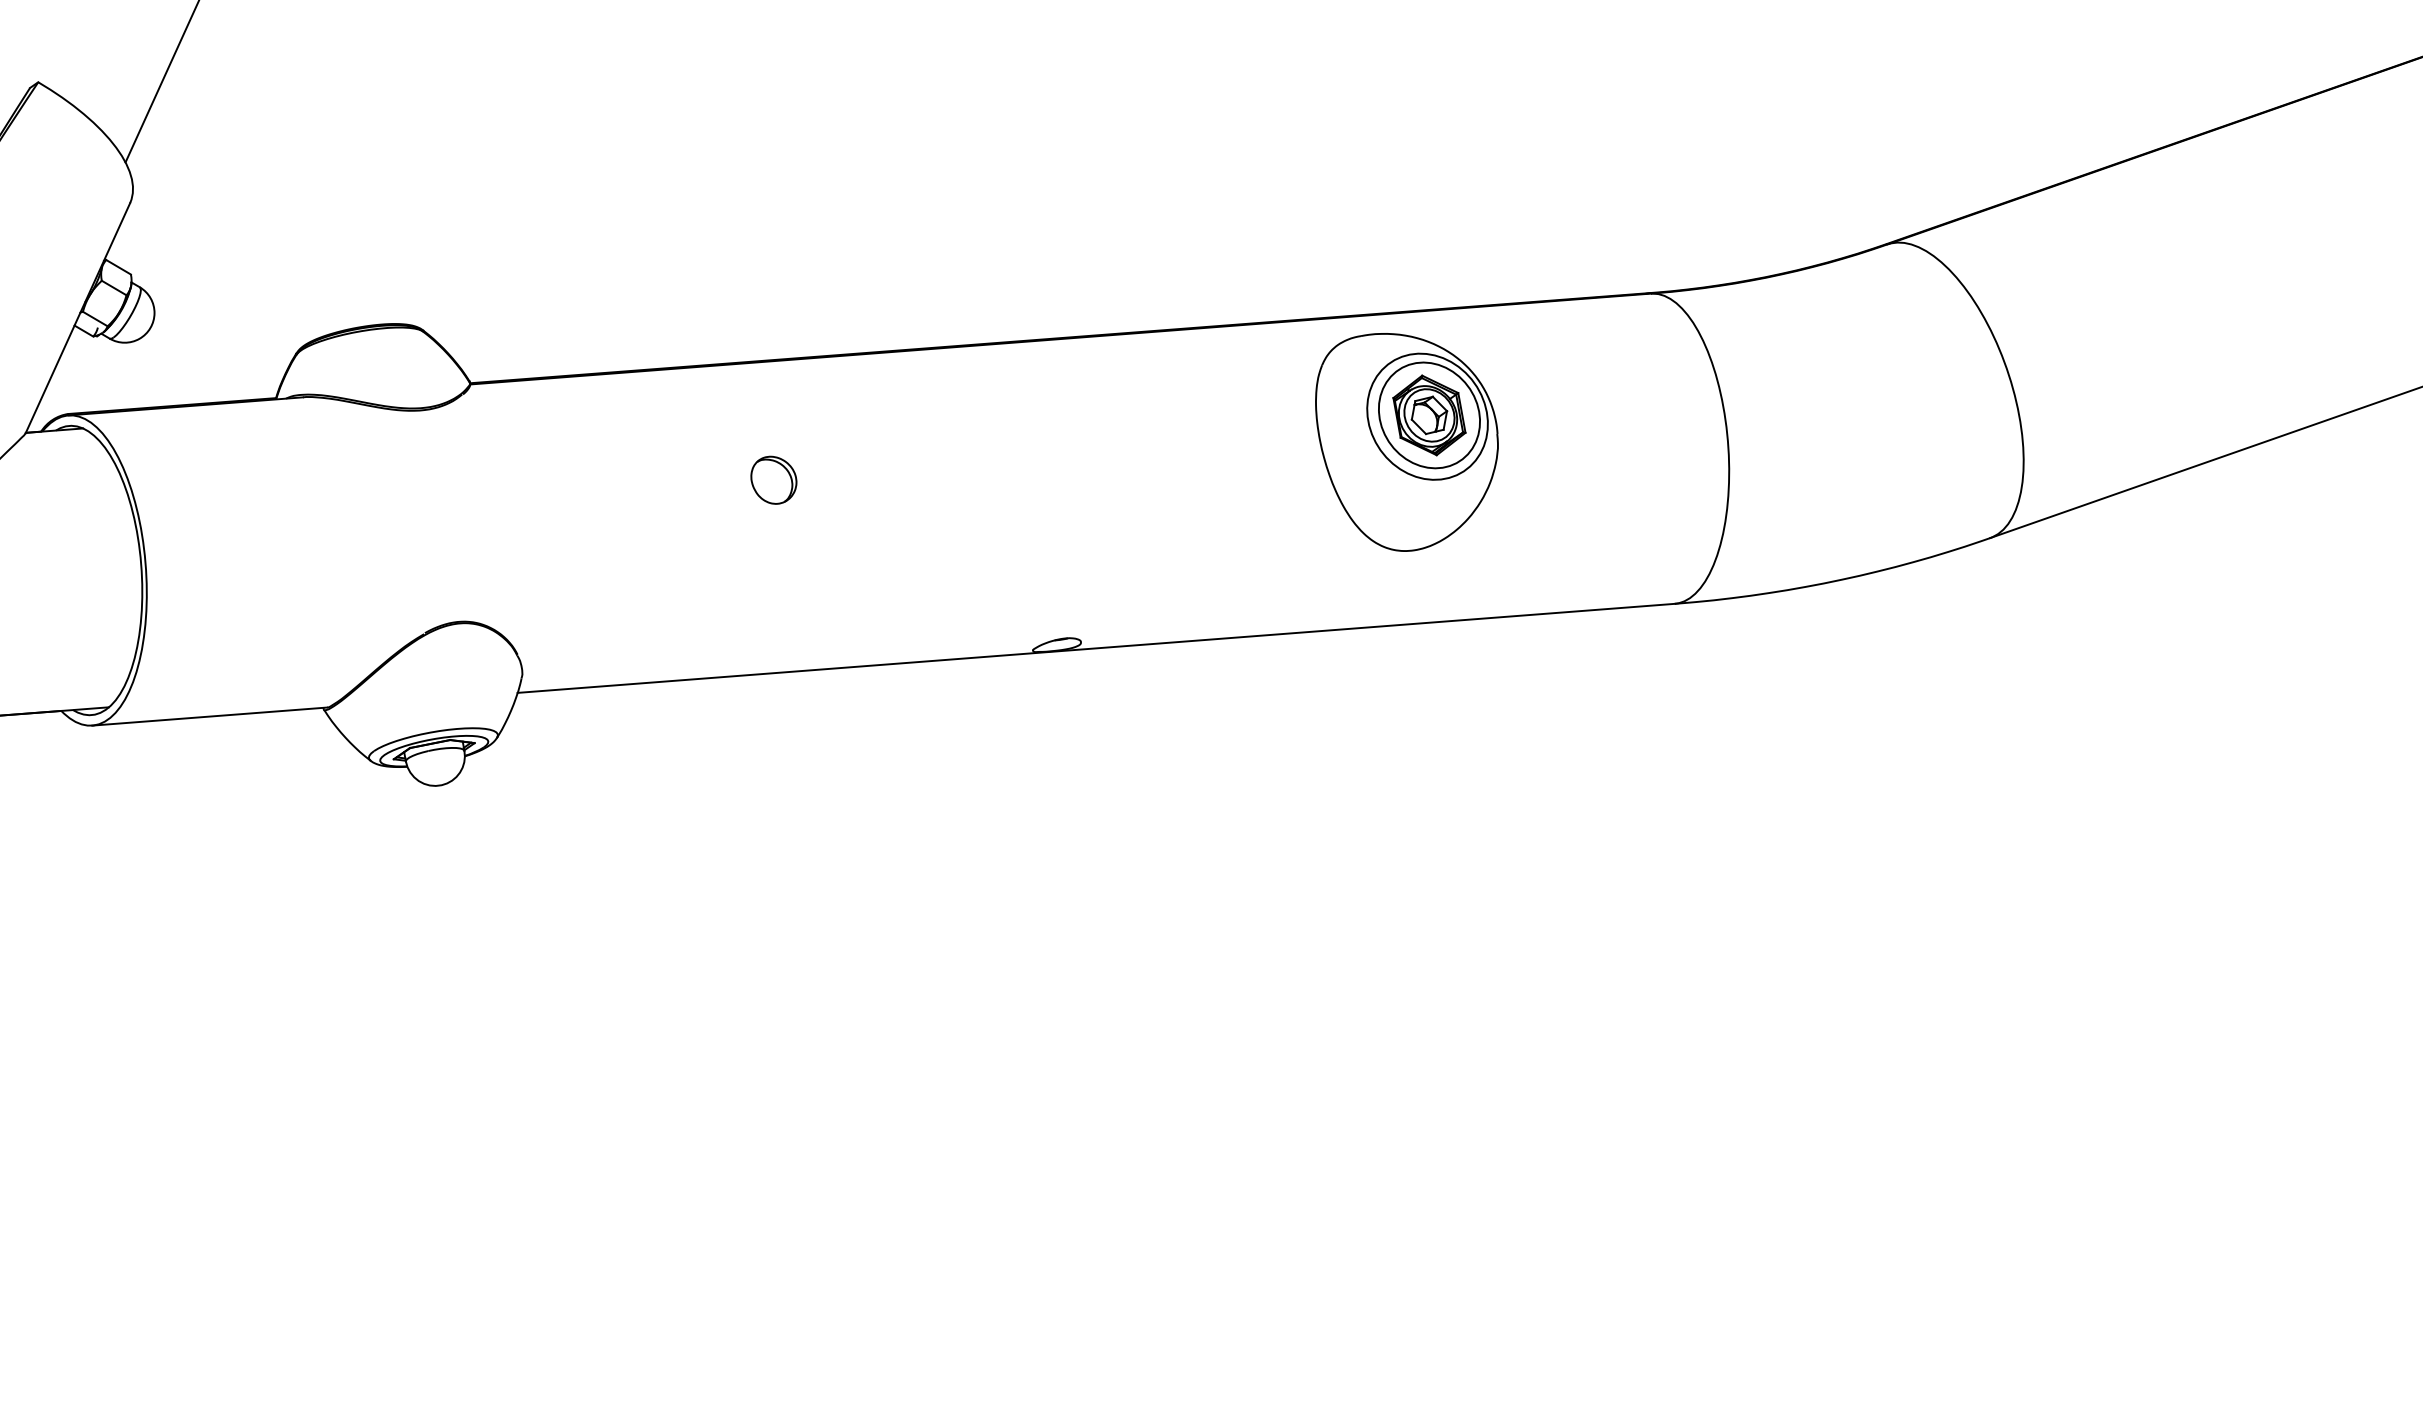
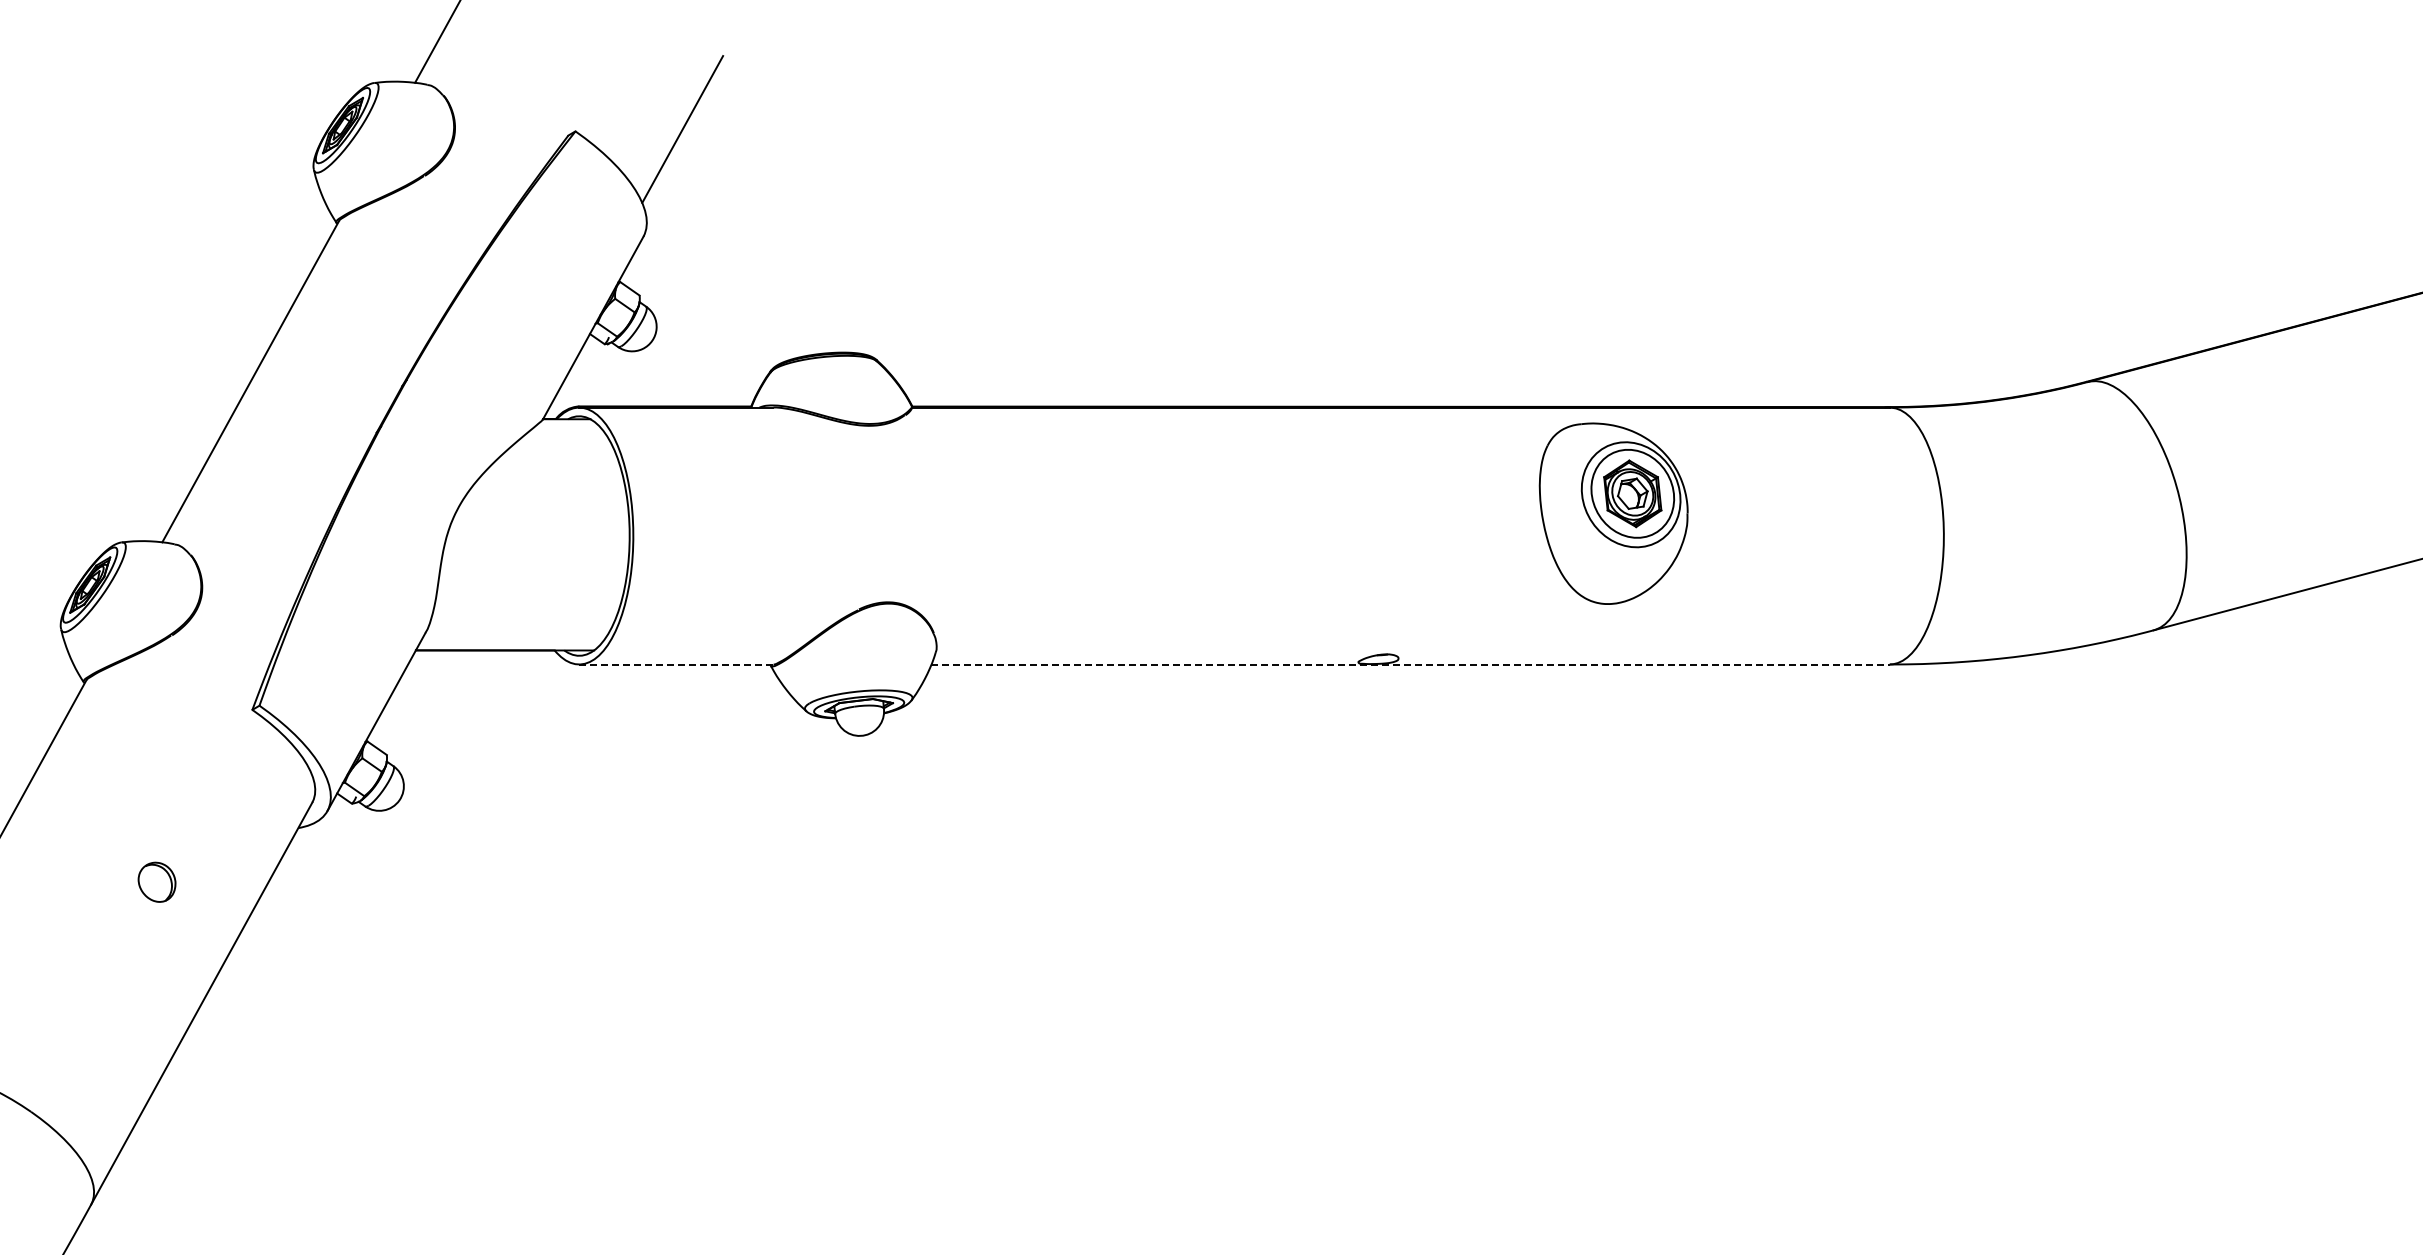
part: (1407, 440) -> (1613, 513), moved
part: (773, 480) -> (1155, 505), removed
line: (1097, 648) -> (1411, 664), solid -> dashed
line: (209, 716) -> (676, 664), solid -> dashed

